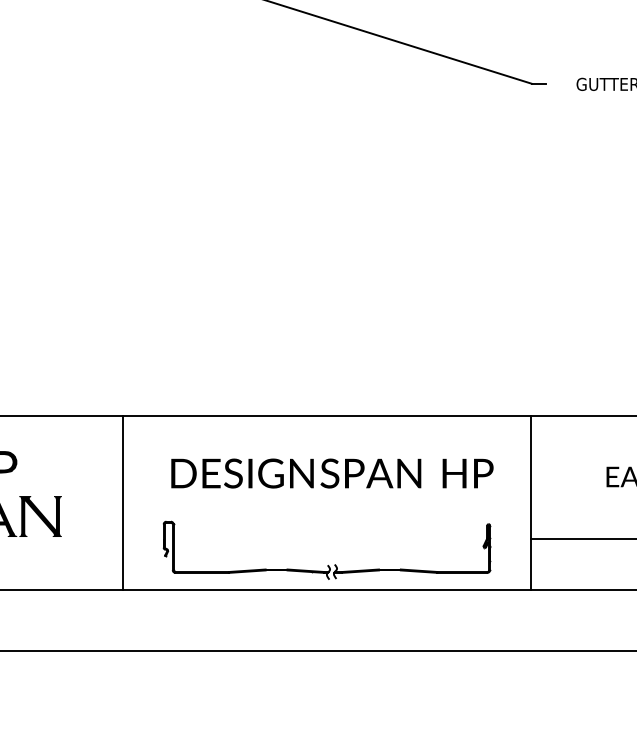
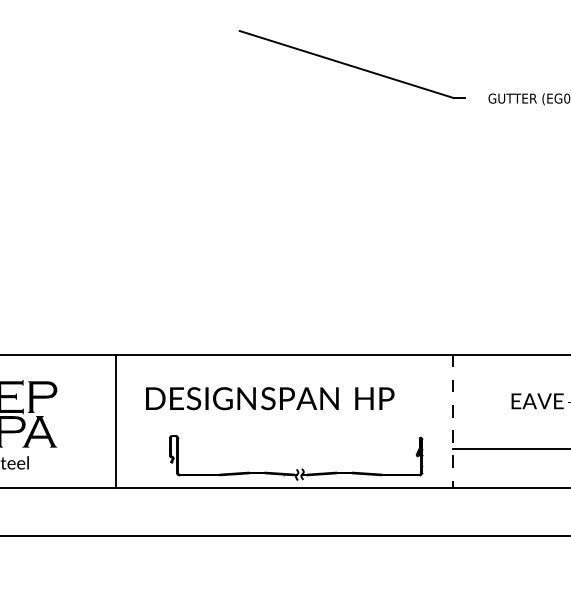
text: (332, 473) -> (270, 398), moved
line: (122, 503) -> (115, 421), moved
line: (531, 503) -> (453, 421), solid -> dashed
fill: (39, 516) -> (74, 431), removed

